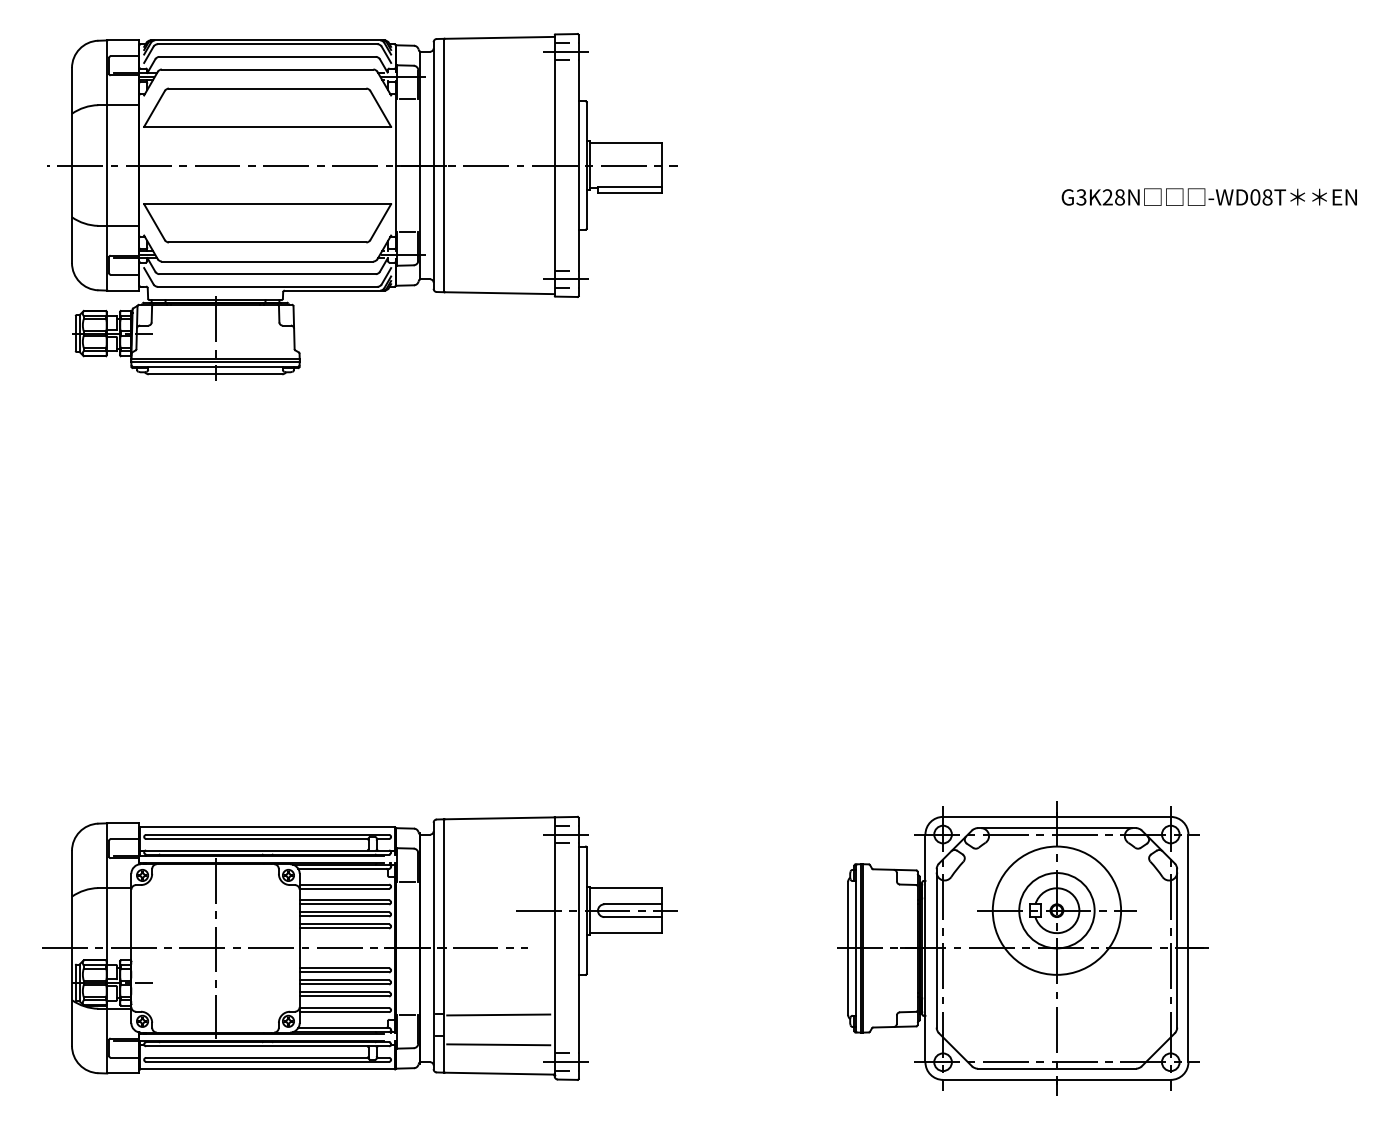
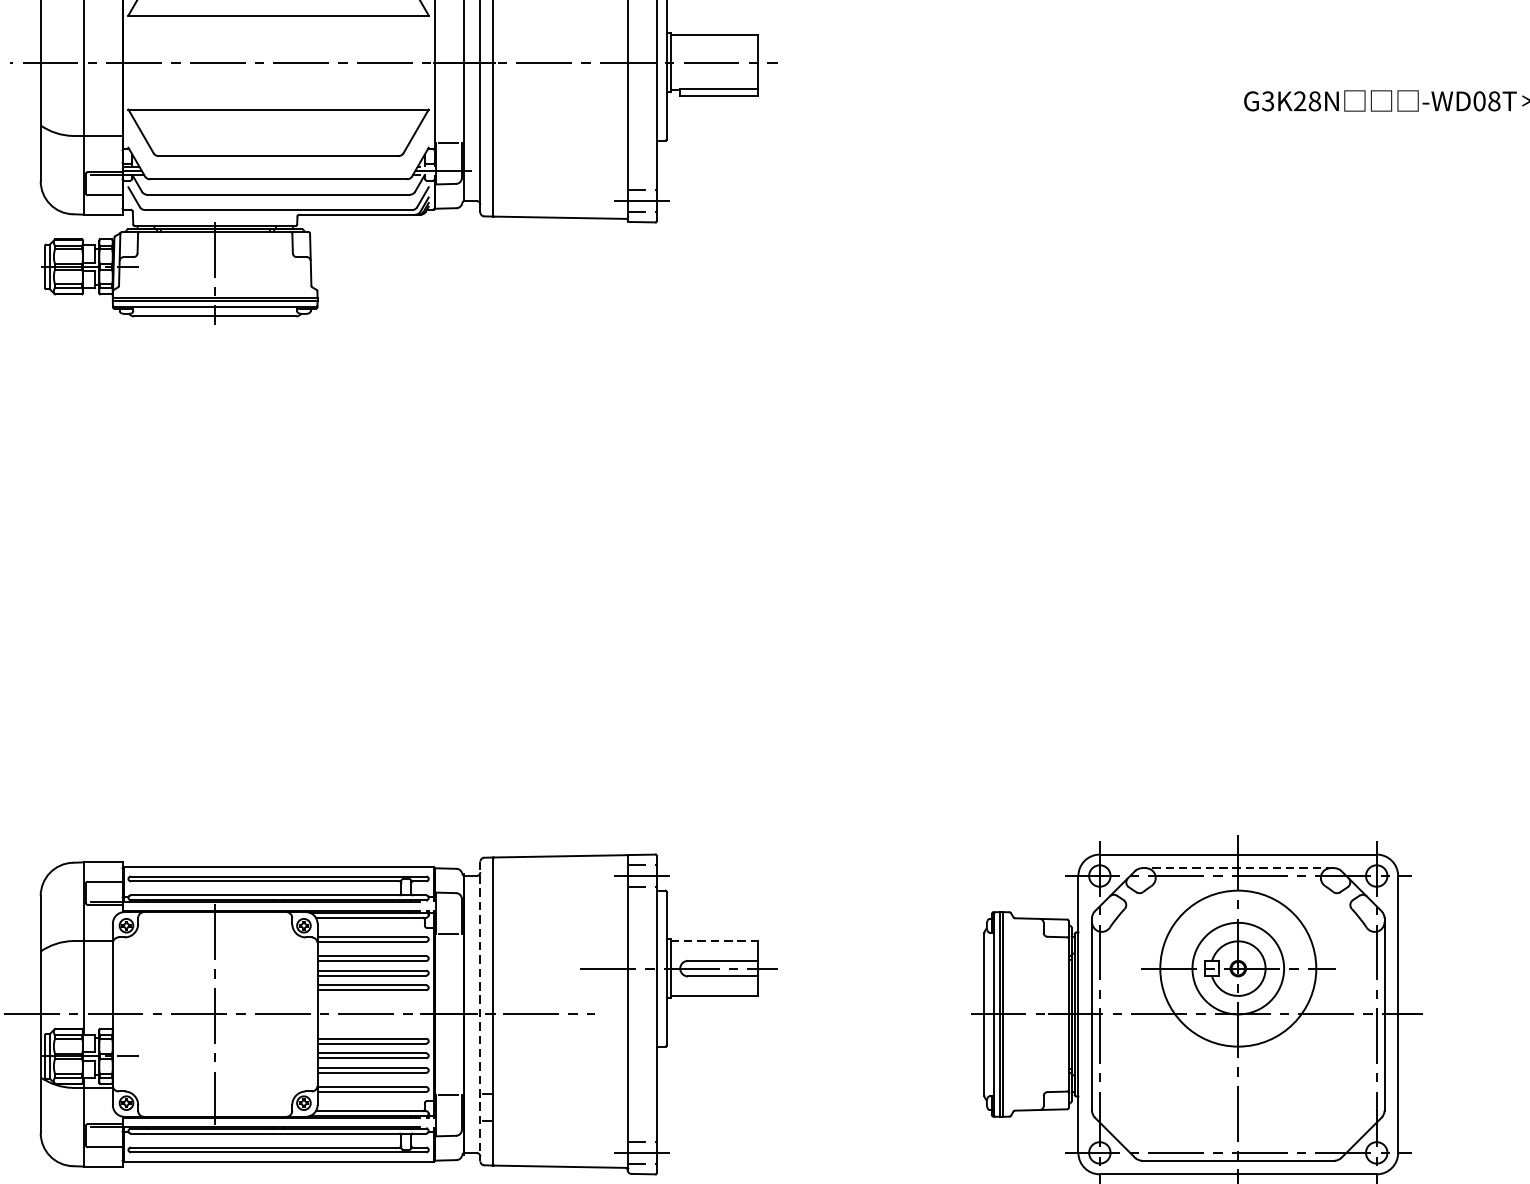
line: (1056, 828) -> (1237, 868), solid -> dashed
line: (626, 888) -> (714, 941), solid -> dashed
line: (433, 946) -> (480, 1012), solid -> dashed
line: (498, 1014) -> (559, 1094), removed
line: (498, 1044) -> (559, 1131), removed

